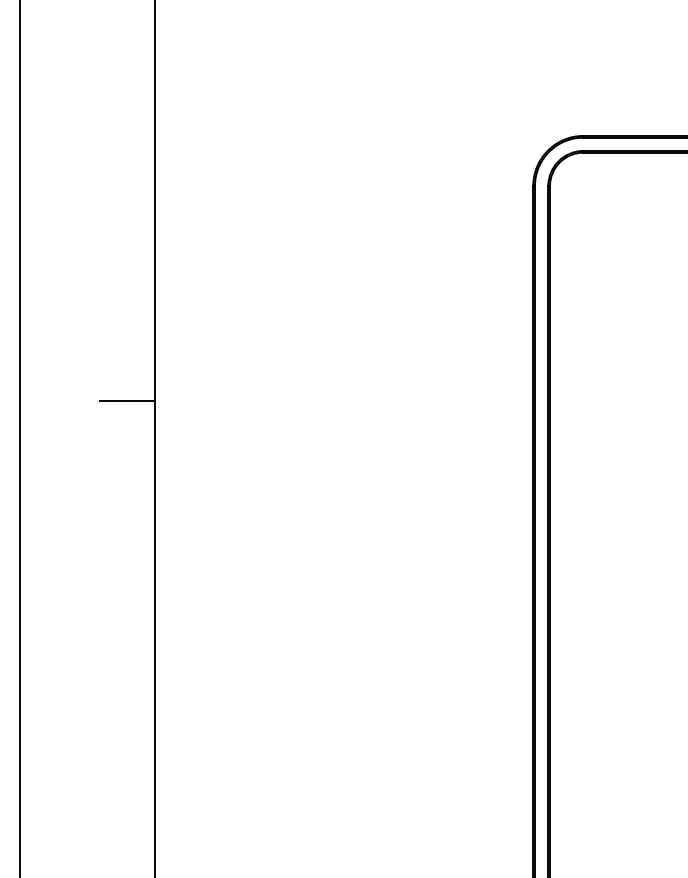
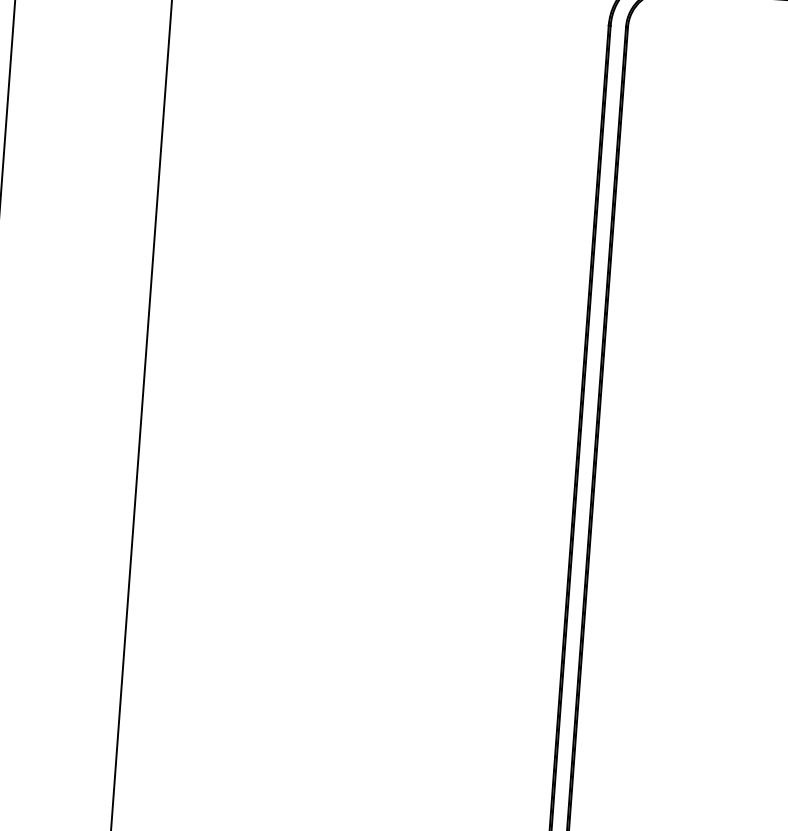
line: (126, 400) -> (121, 238), removed

